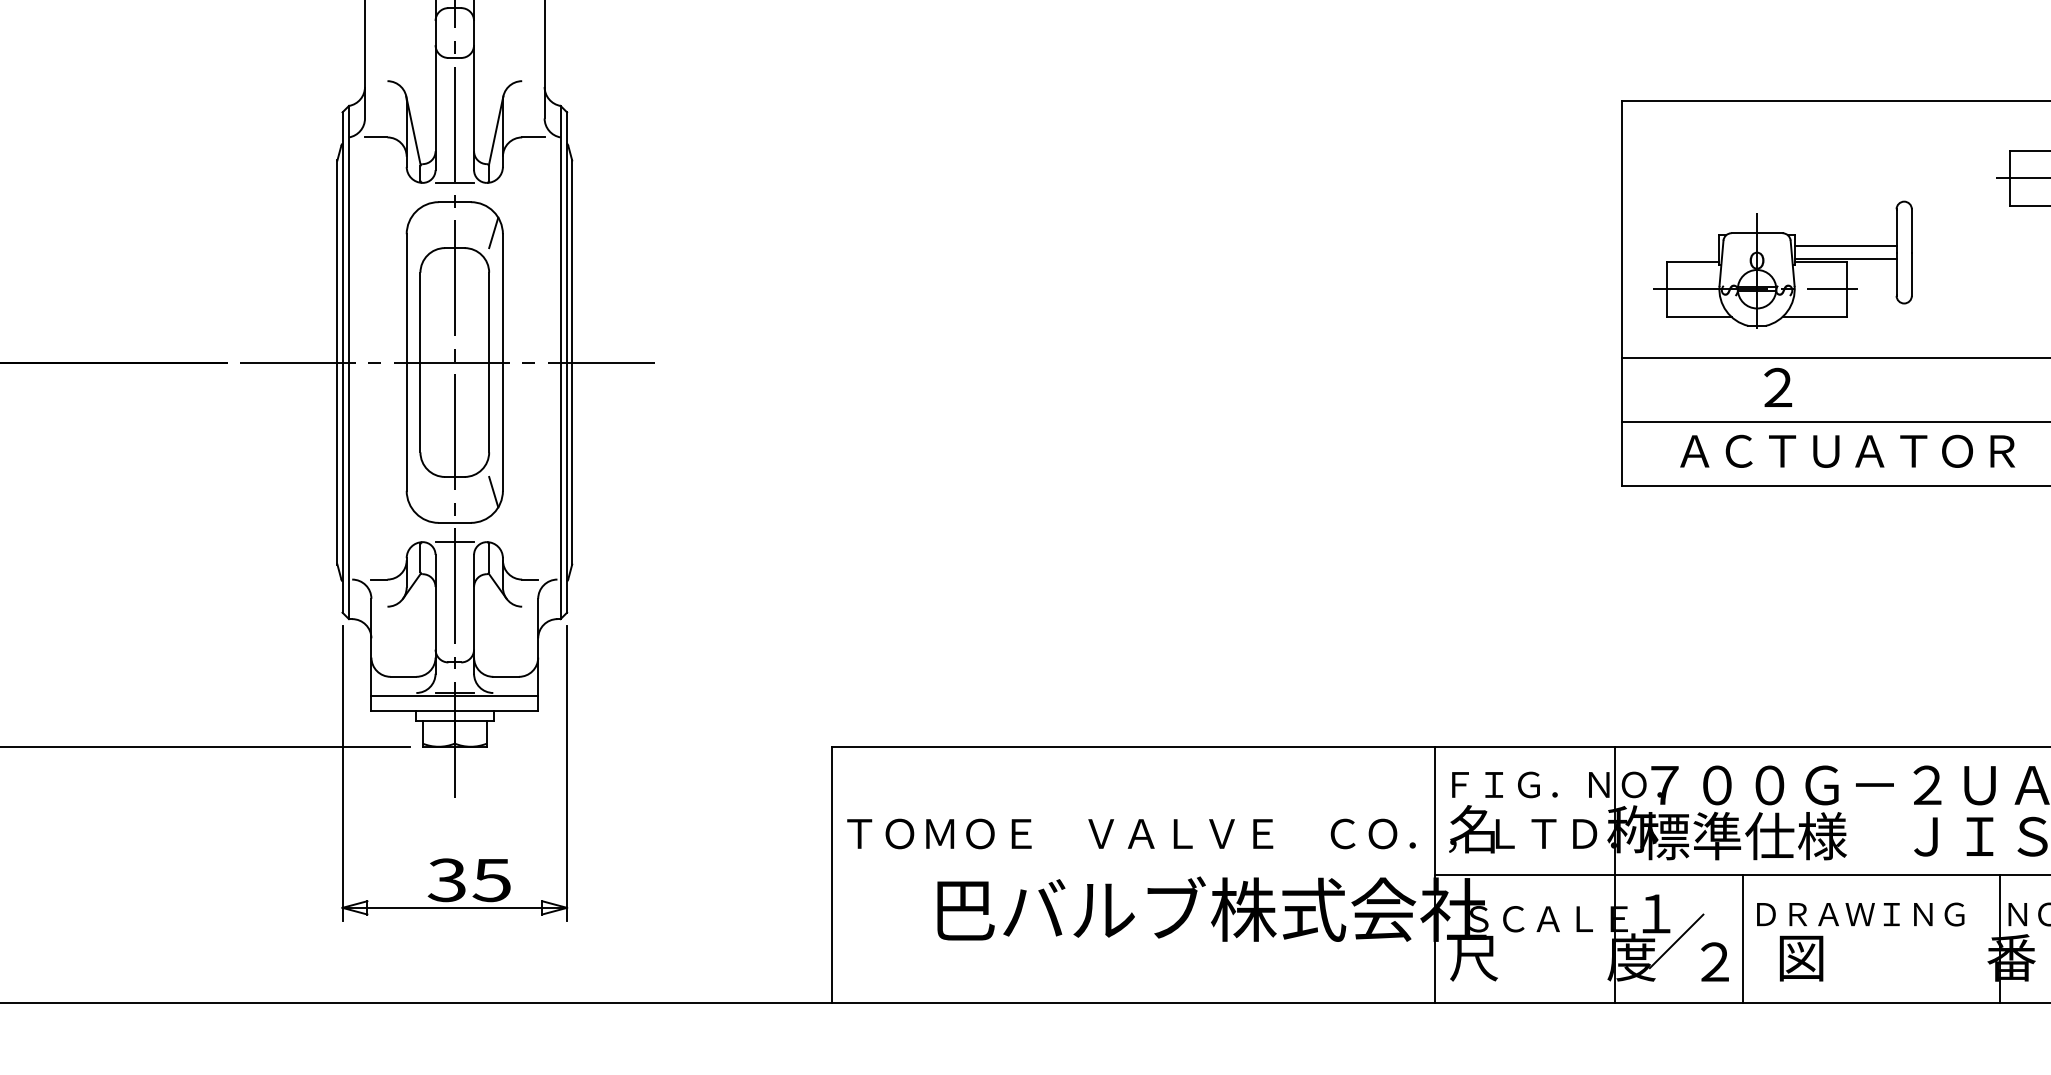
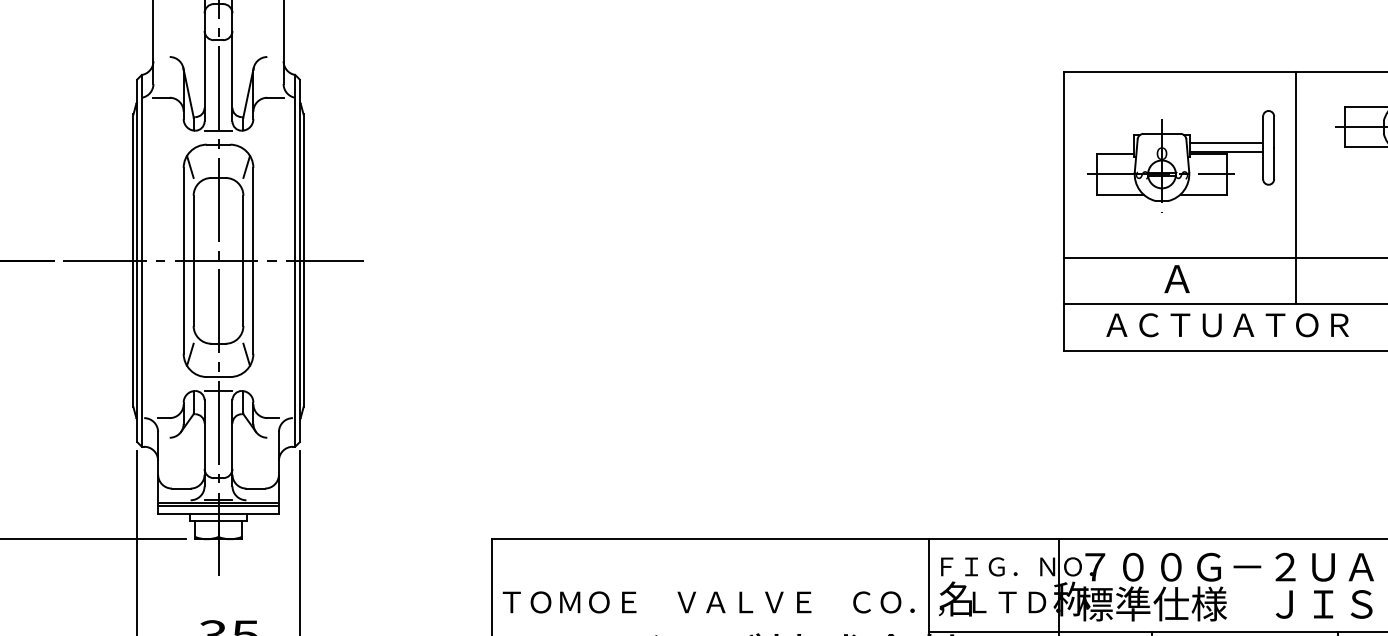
line: (415, 232) -> (190, 166), added
line: (1942, 261) -> (1296, 187), added
part: (1782, 264) -> (1180, 156), moved
text: (1777, 386) -> (1176, 278), ２ -> Ａ
line: (415, 491) -> (190, 354), added
line: (454, 701) -> (218, 506), added

